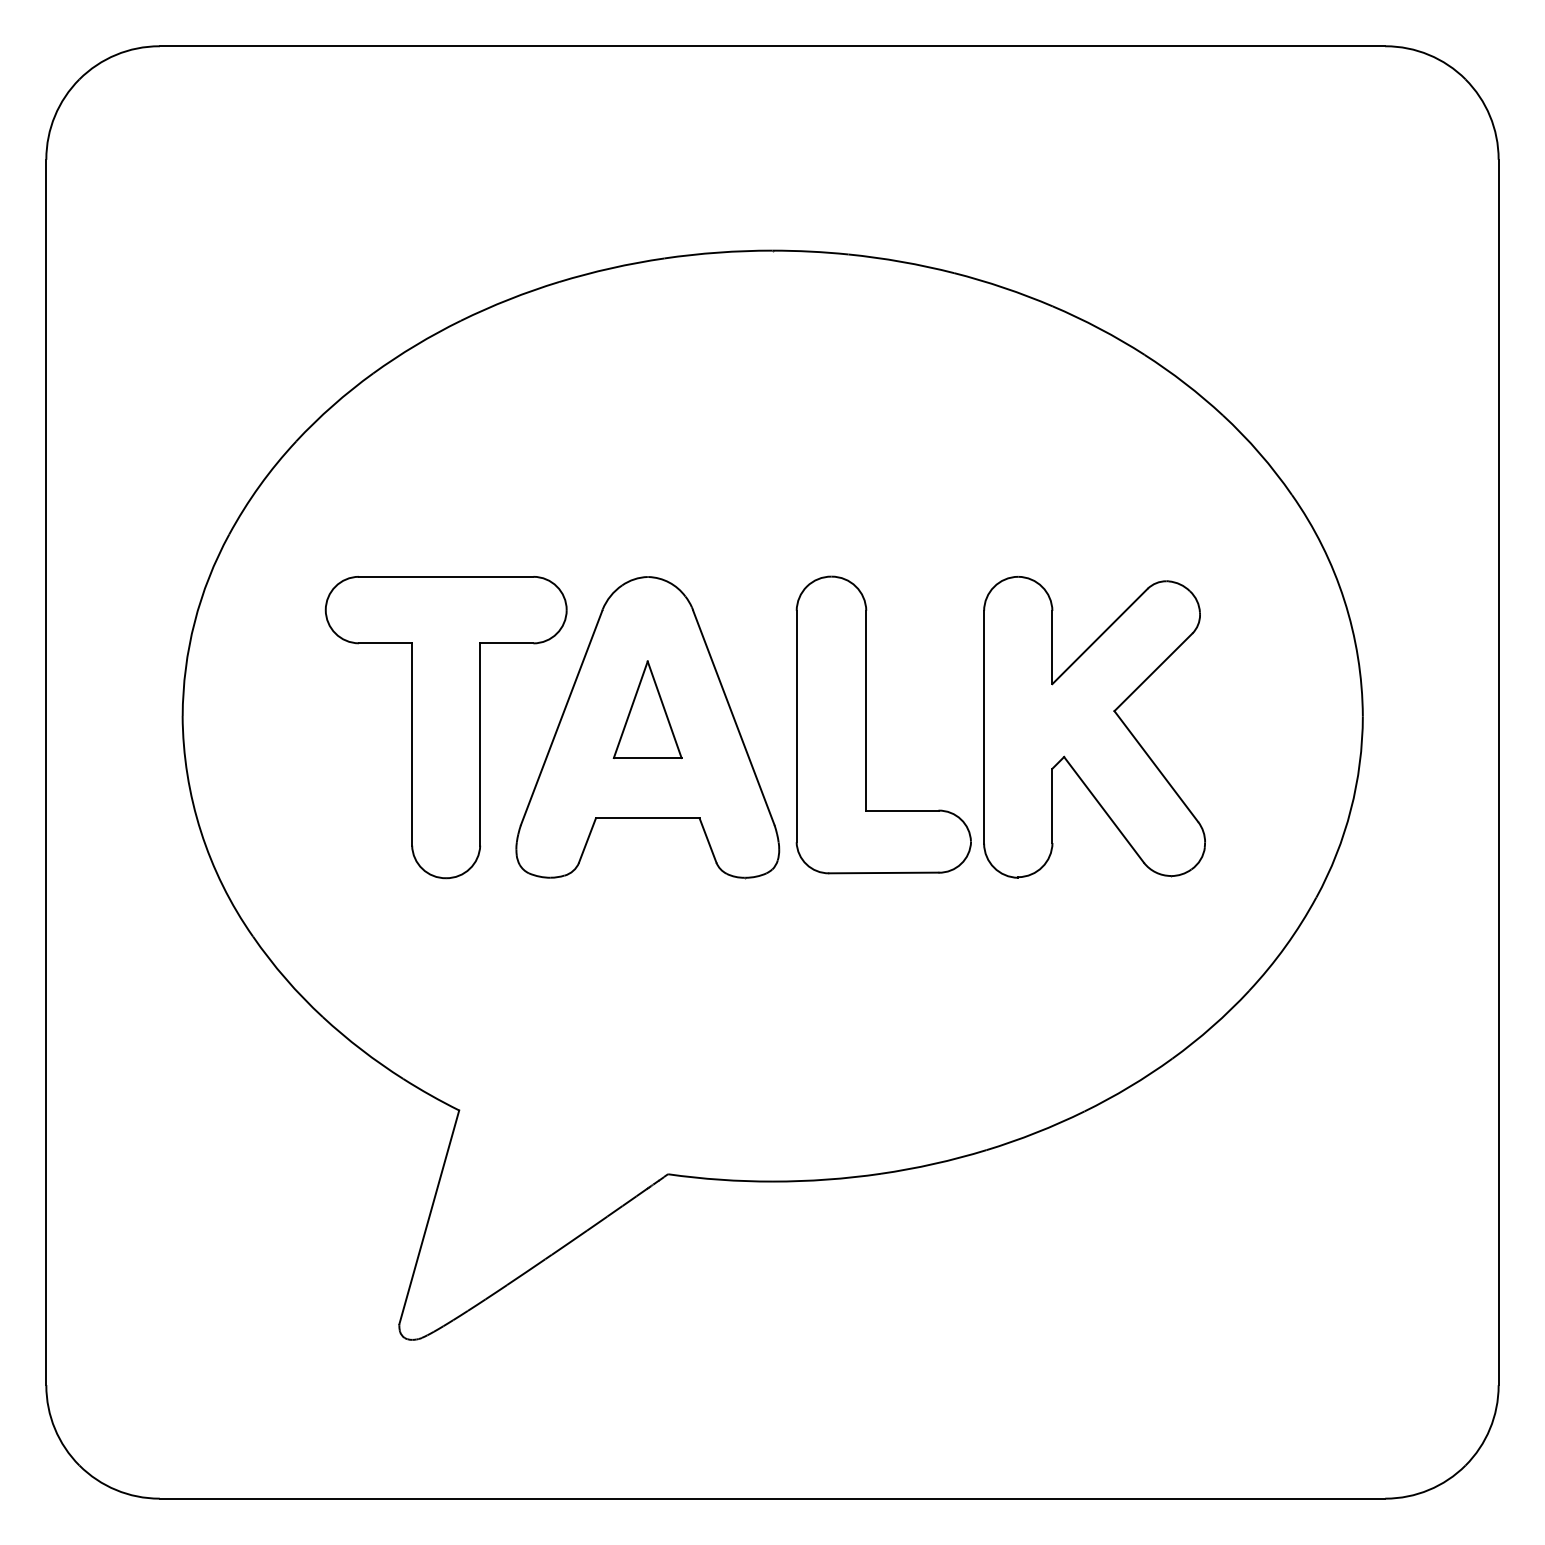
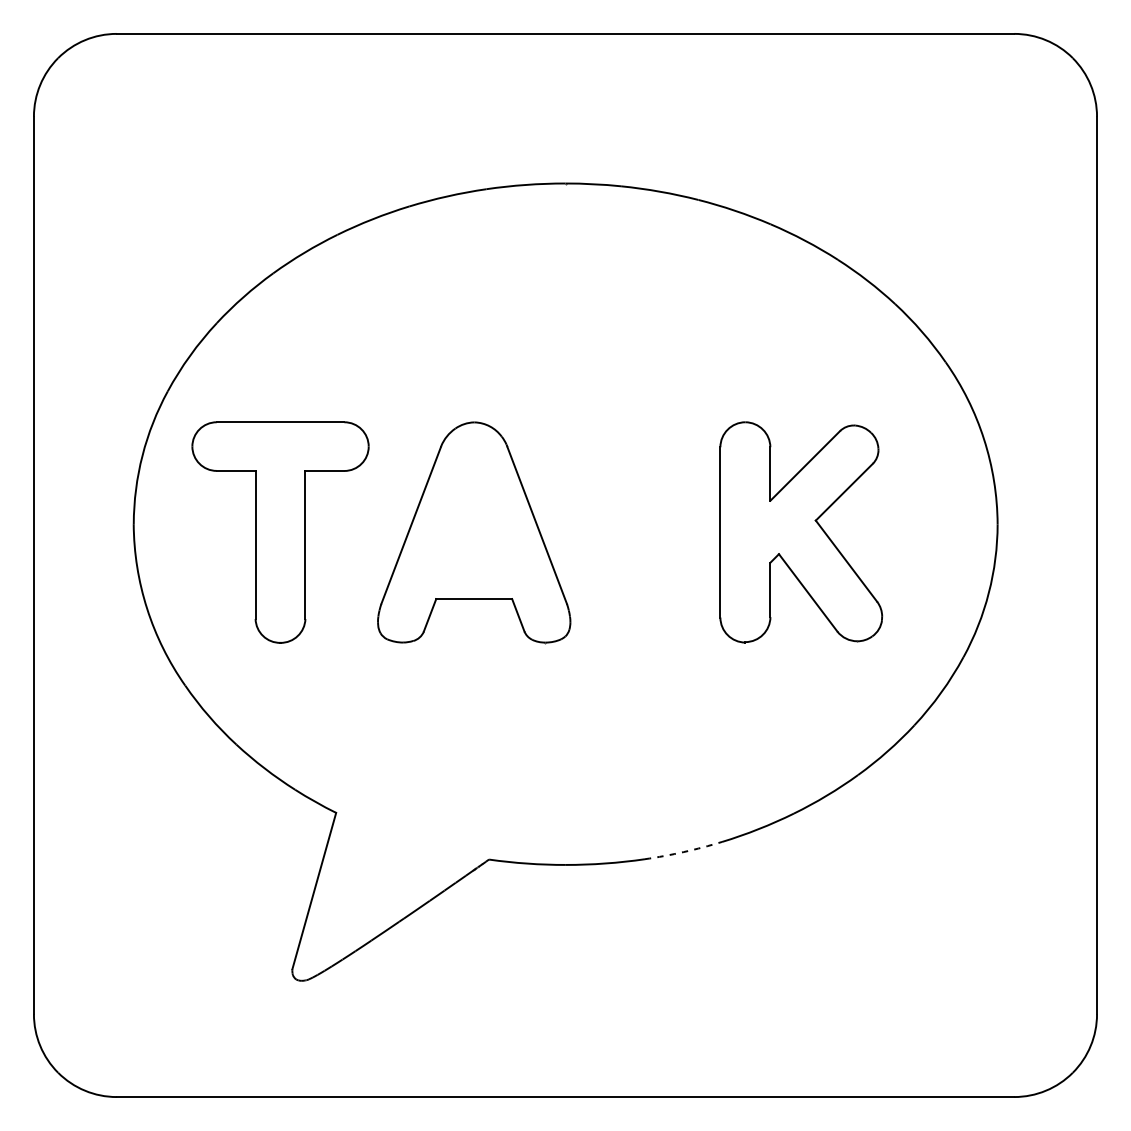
part: (647, 709) -> (473, 519), removed
part: (866, 724) -> (634, 530), removed
part: (445, 727) -> (280, 532), moved
arc: (934, 1163) -> (684, 851), solid -> dashed

